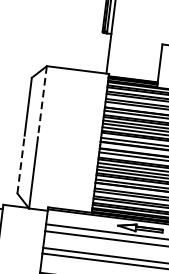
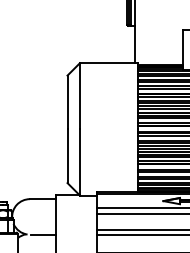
line: (41, 101) -> (79, 96), dashed -> solid
line: (20, 164) -> (67, 156), dashed -> solid

